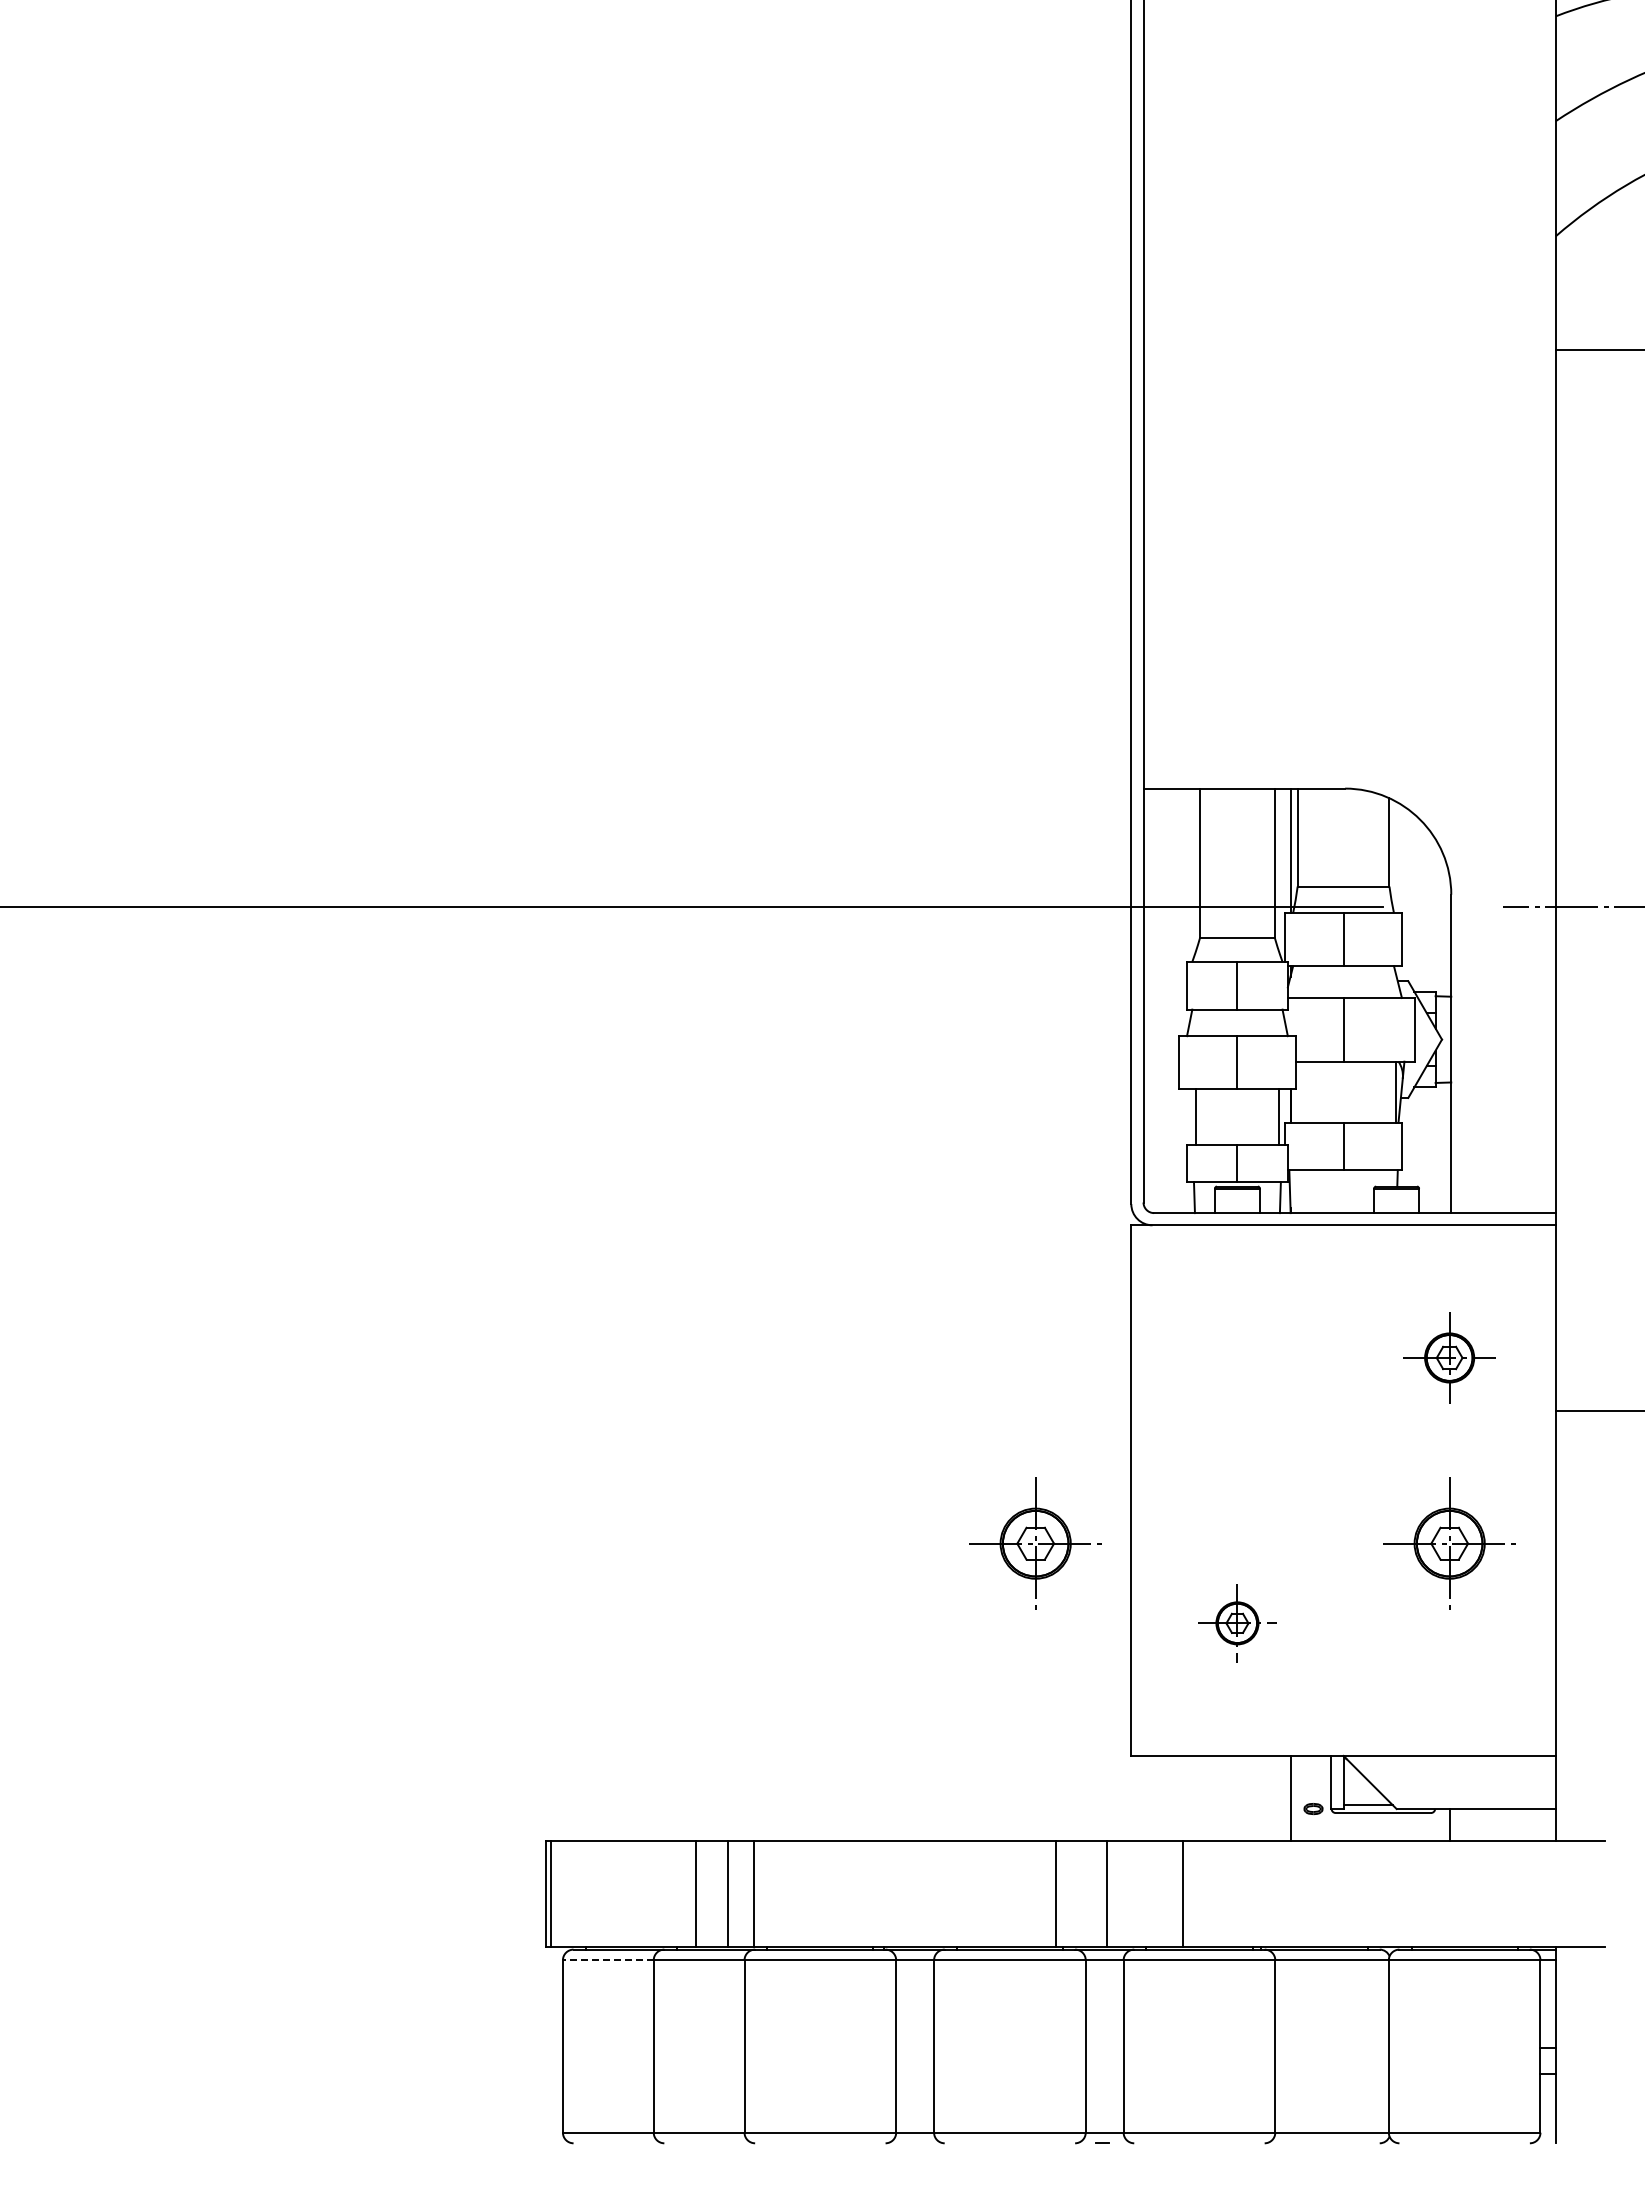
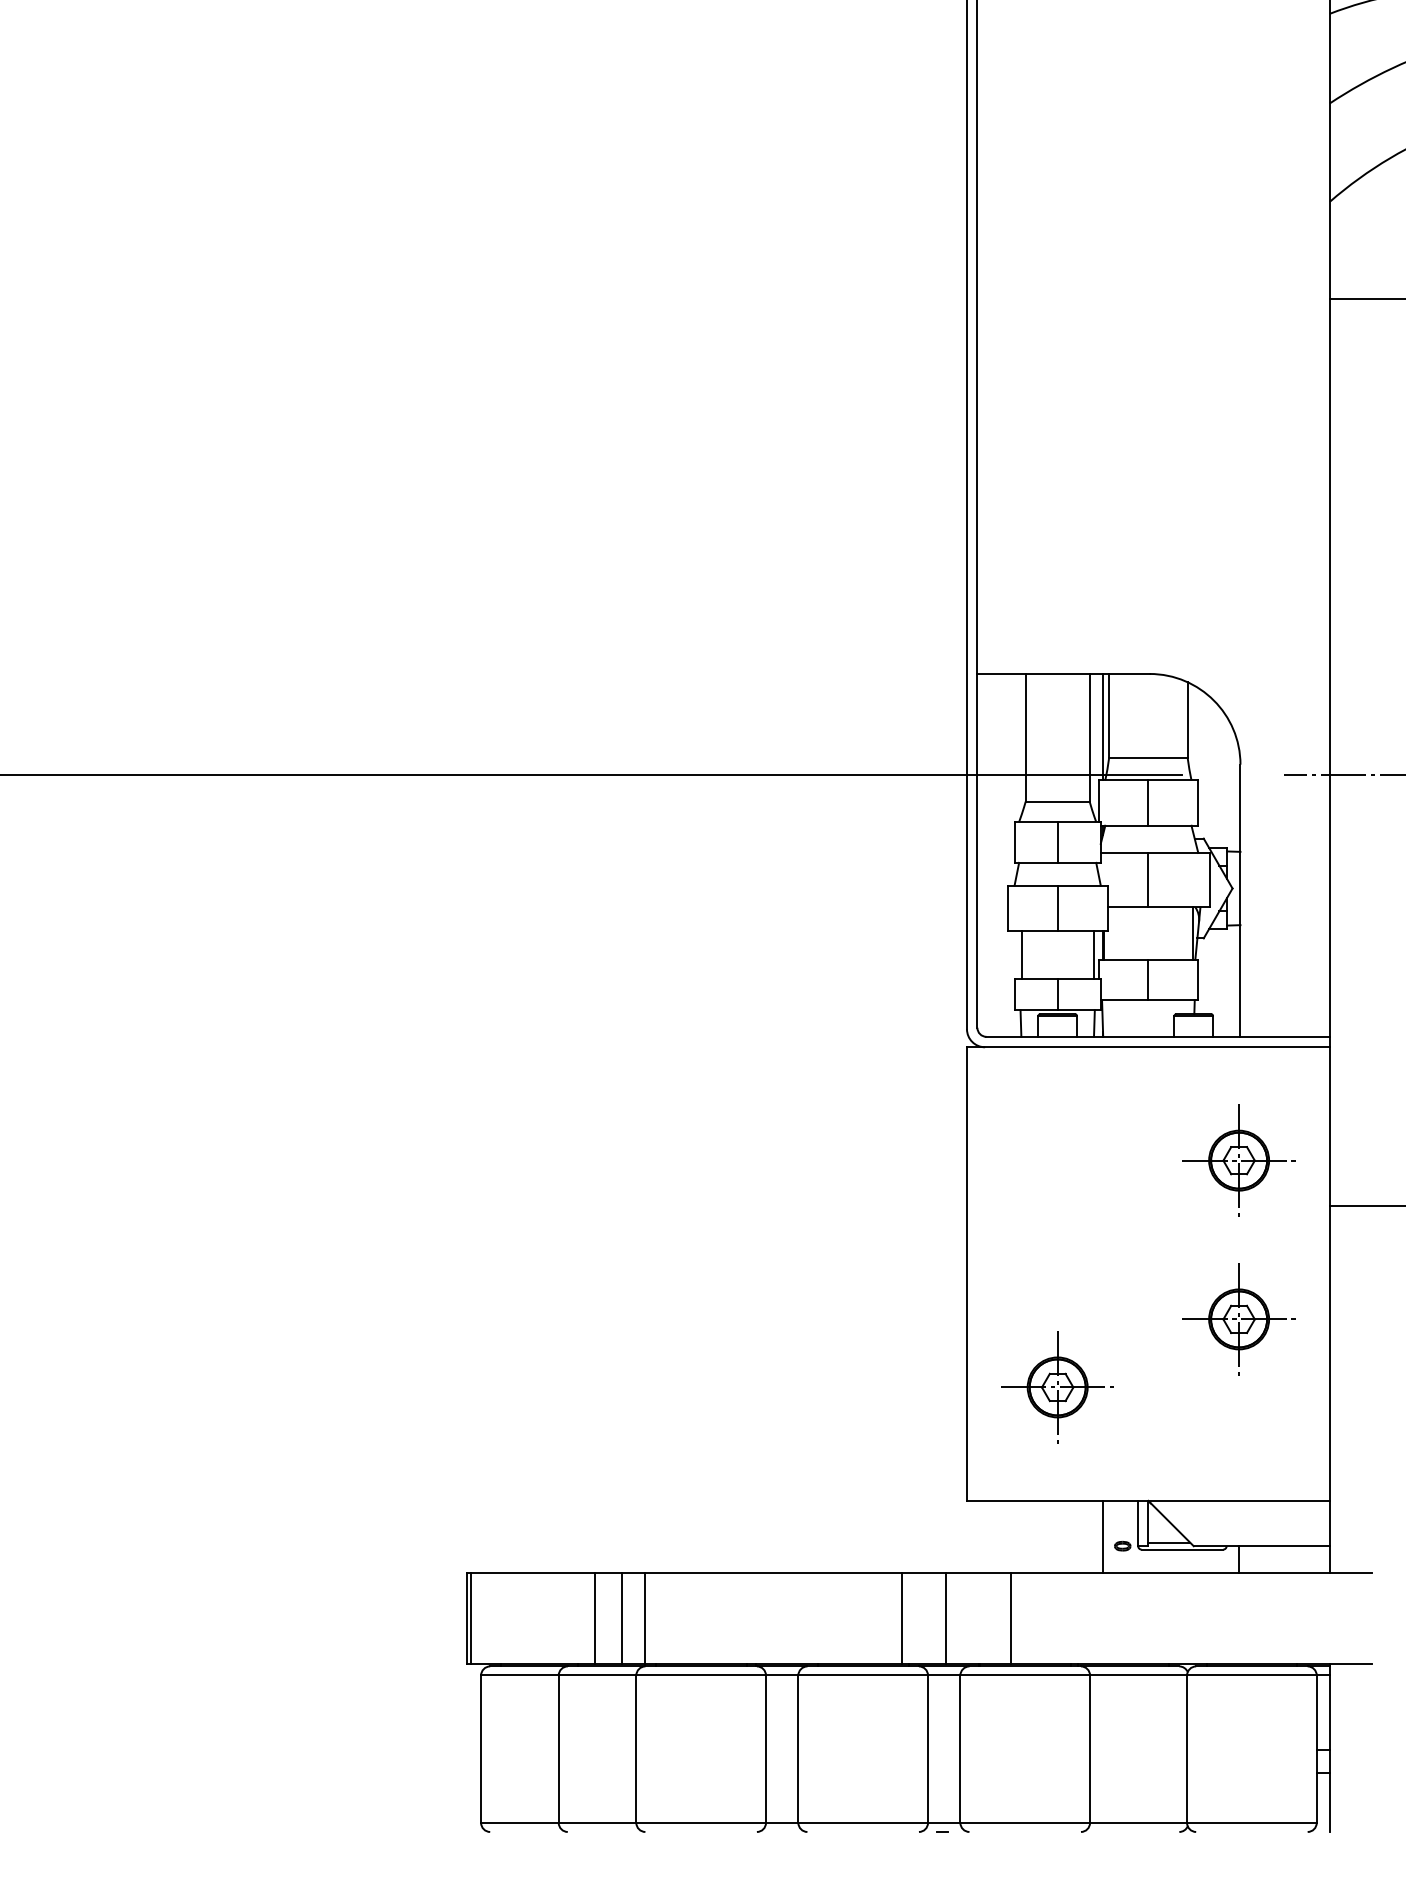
part: (1449, 1357) -> (1238, 1160), size x1.43
part: (1035, 1543) -> (885, 1319), removed
part: (1237, 1623) -> (1057, 1387), size x1.67
line: (607, 1960) -> (519, 1675), dashed -> solid

